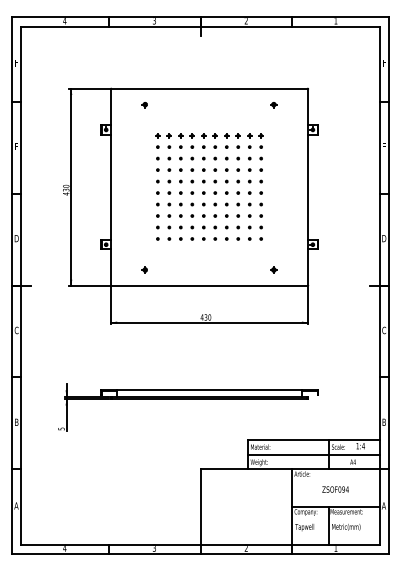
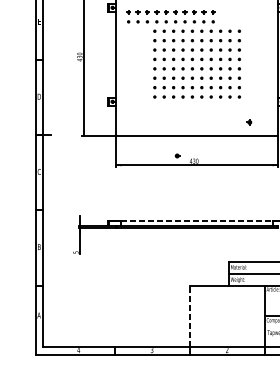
part: (209, 140) -> (170, 16), moved
part: (144, 269) -> (176, 155), moved
line: (209, 389) -> (197, 220), solid -> dashed
line: (200, 507) -> (189, 316), solid -> dashed

